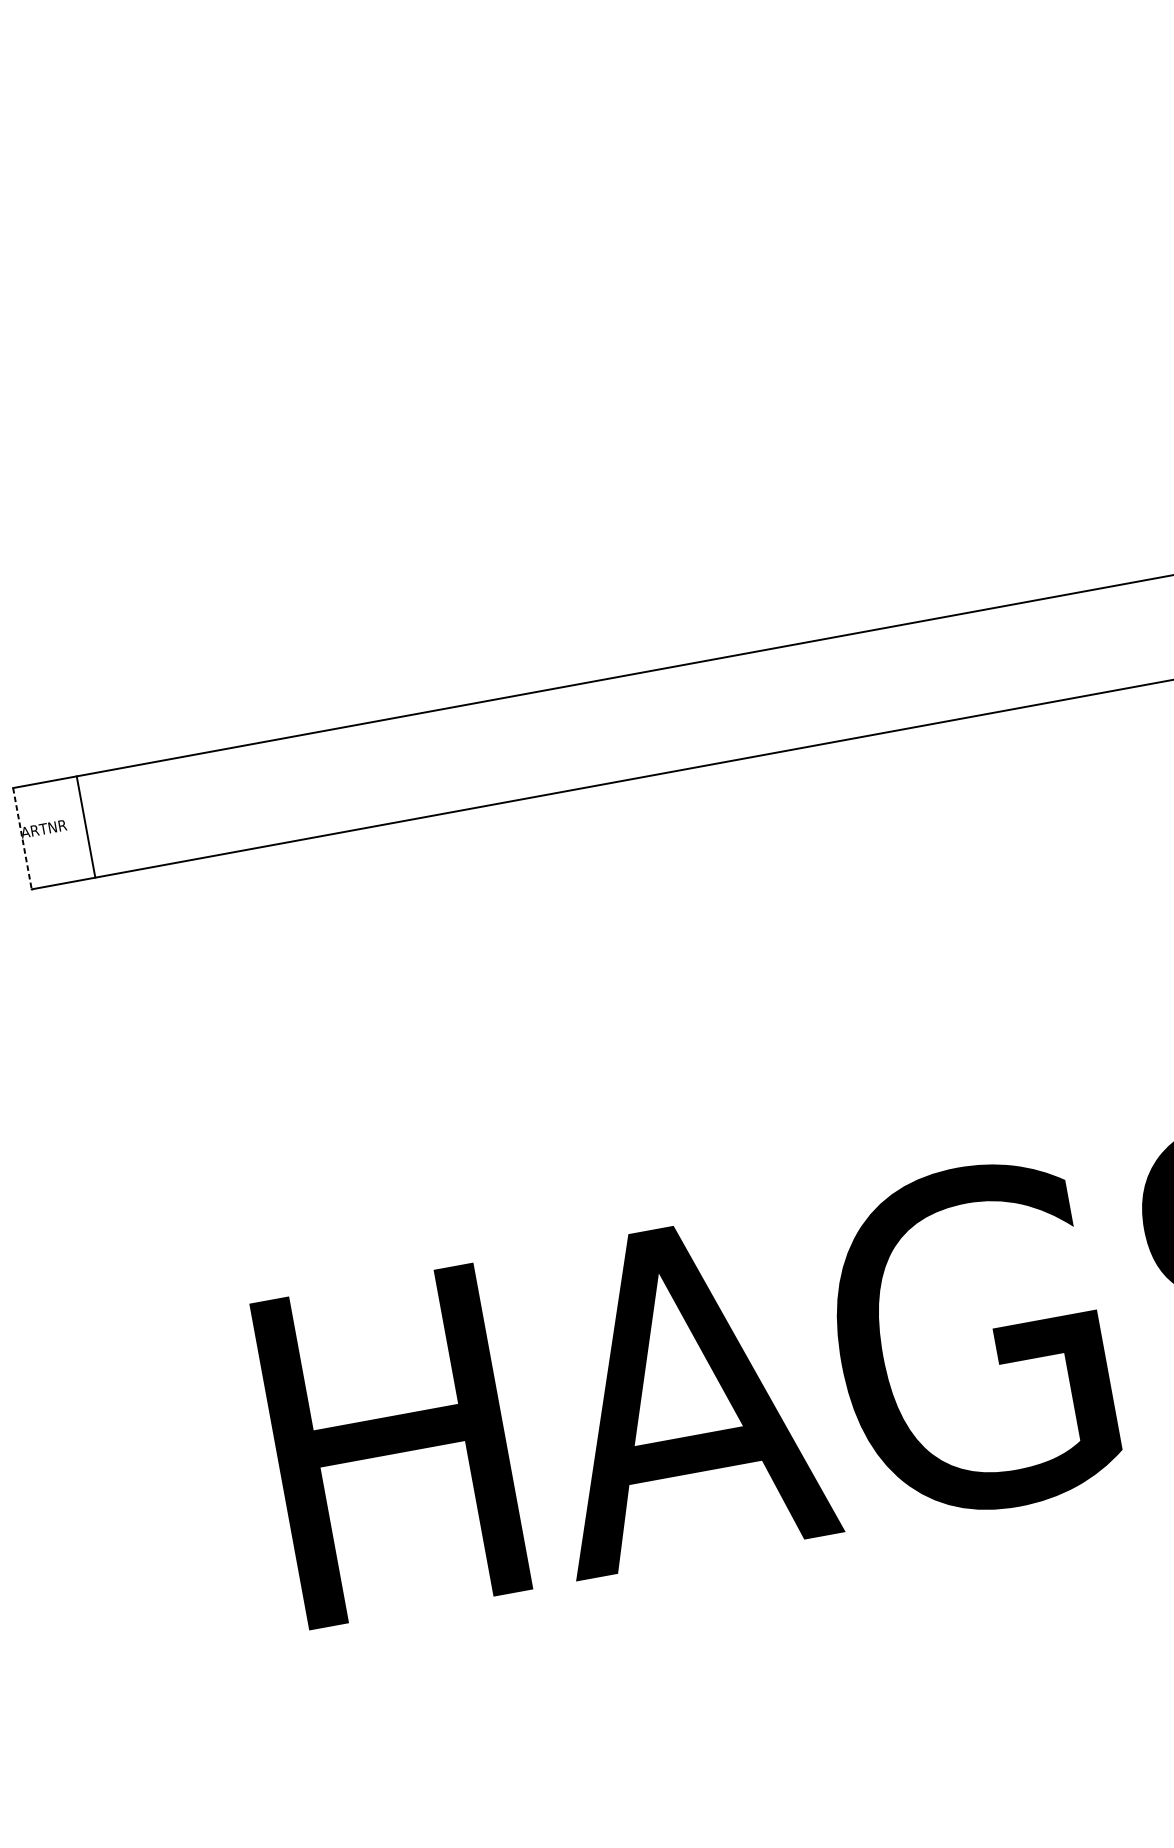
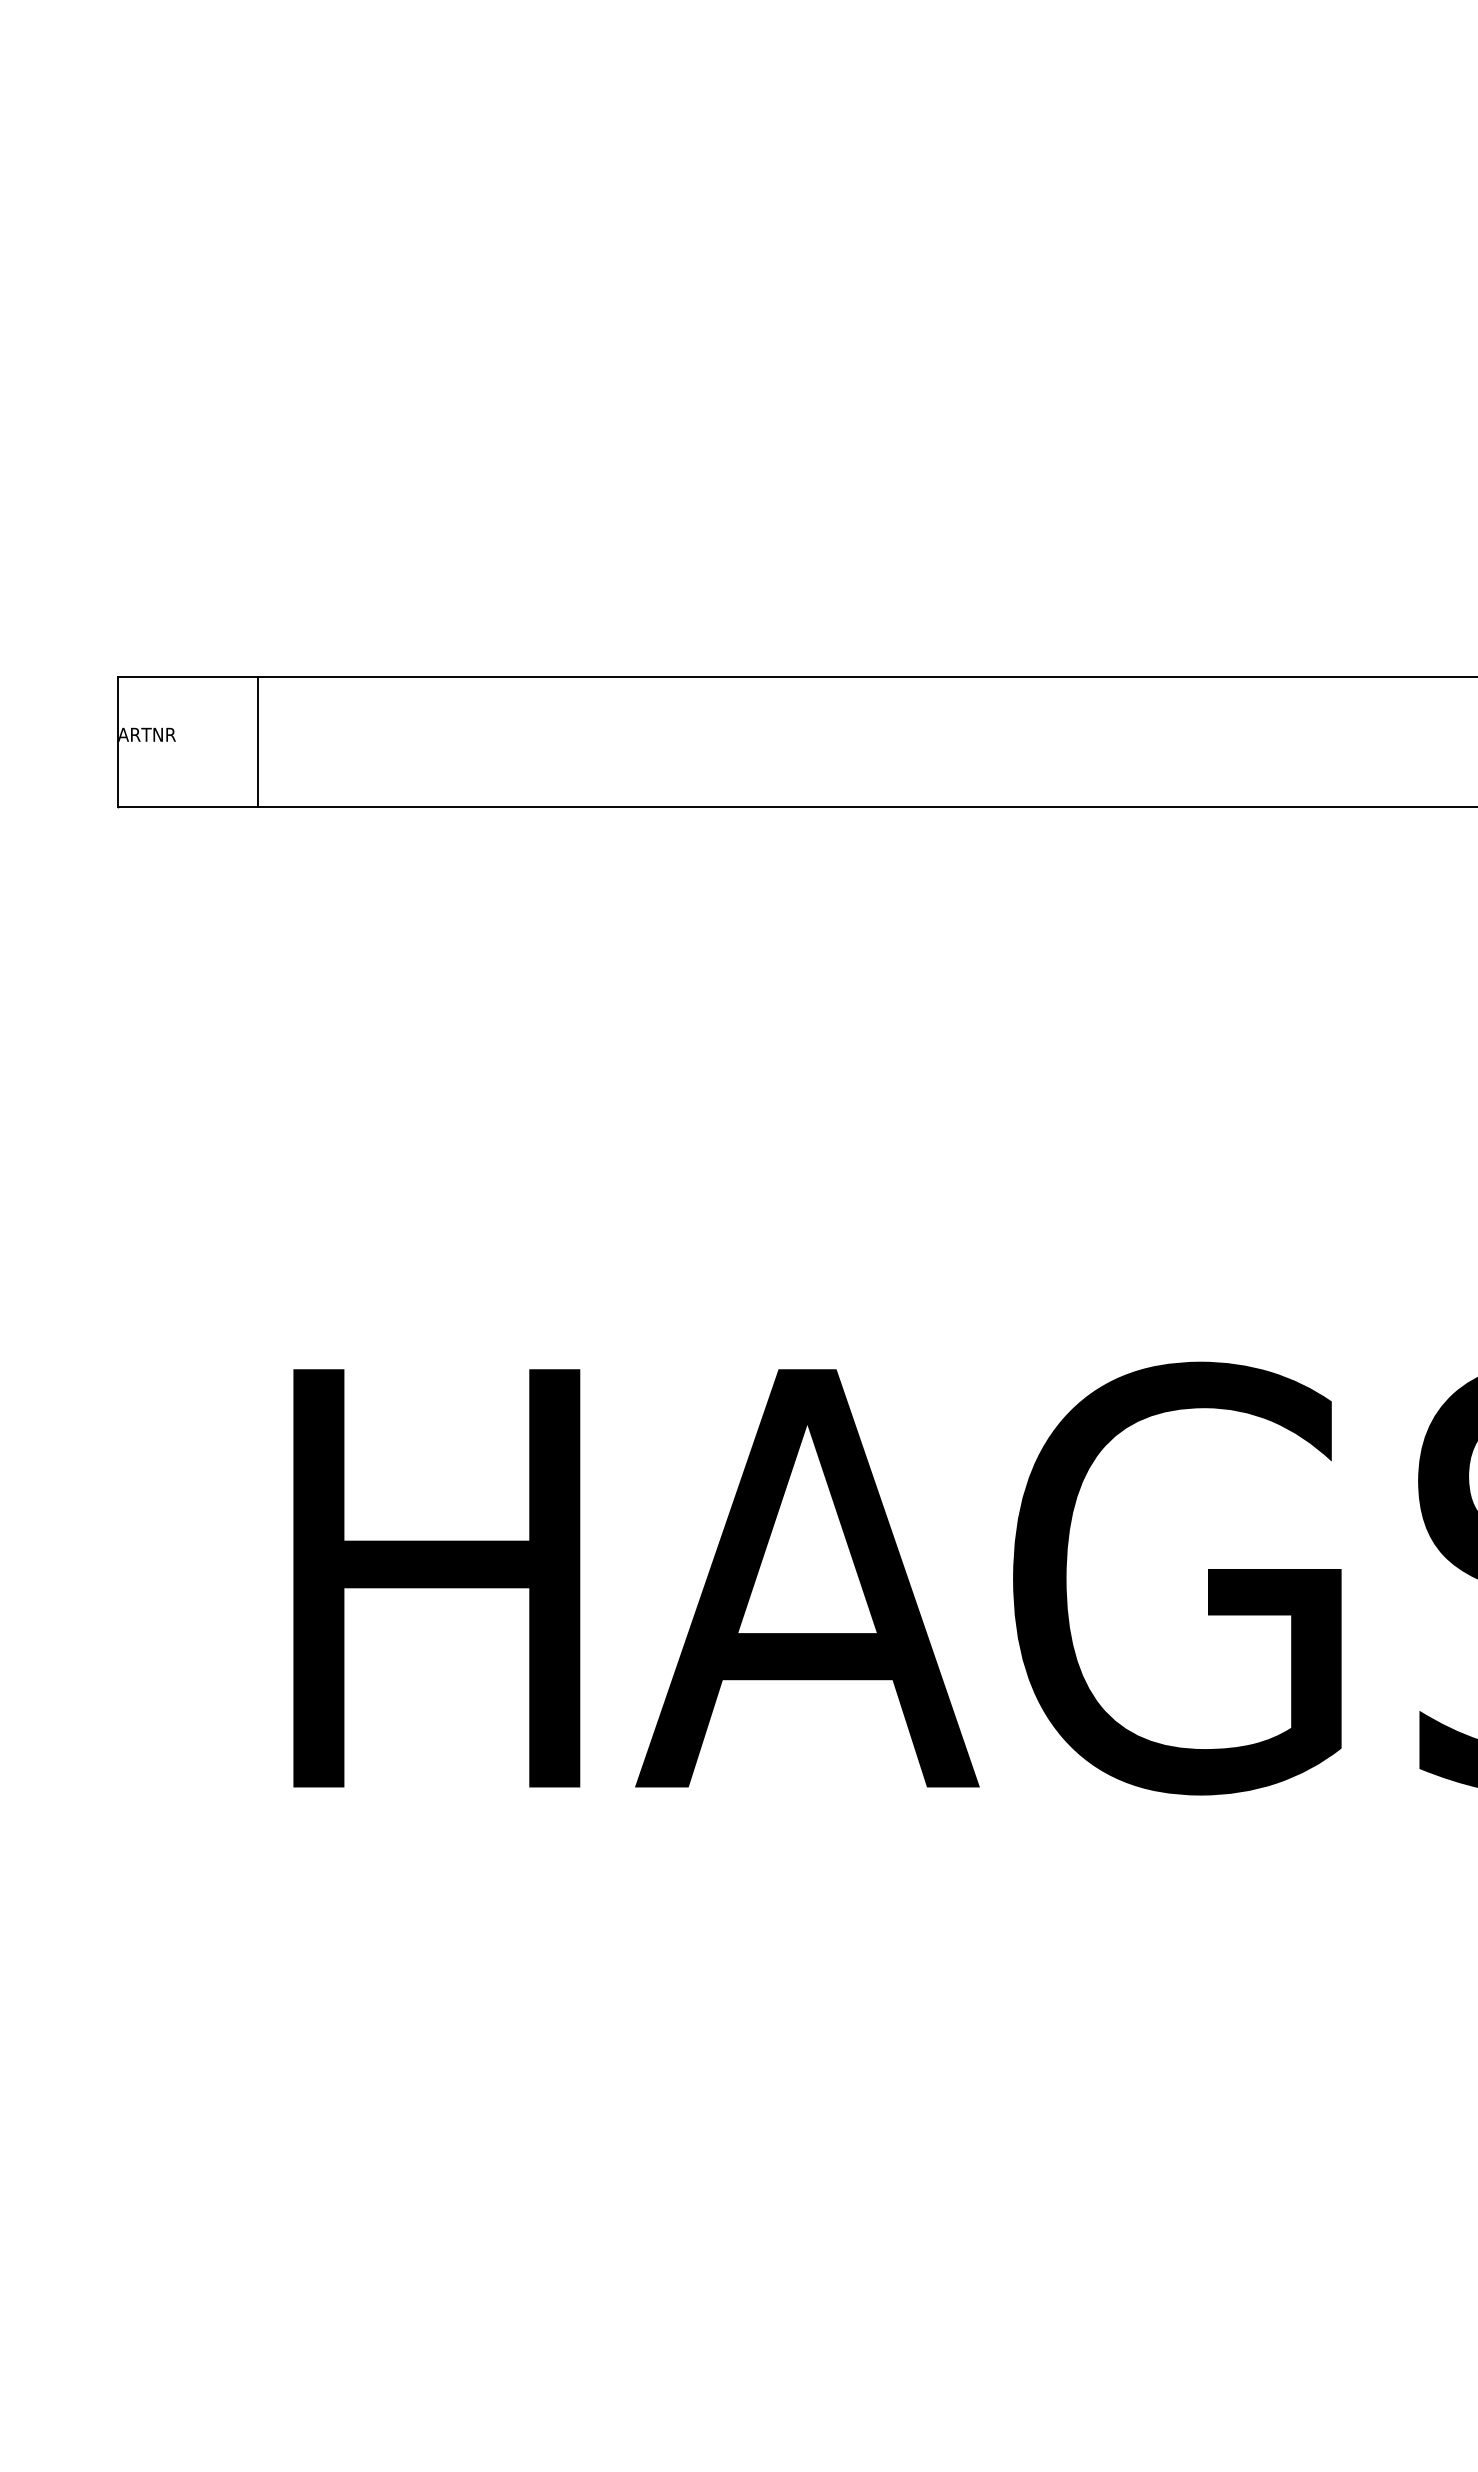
line: (85, 826) -> (257, 741), moved
line: (22, 838) -> (118, 741), dashed -> solid

